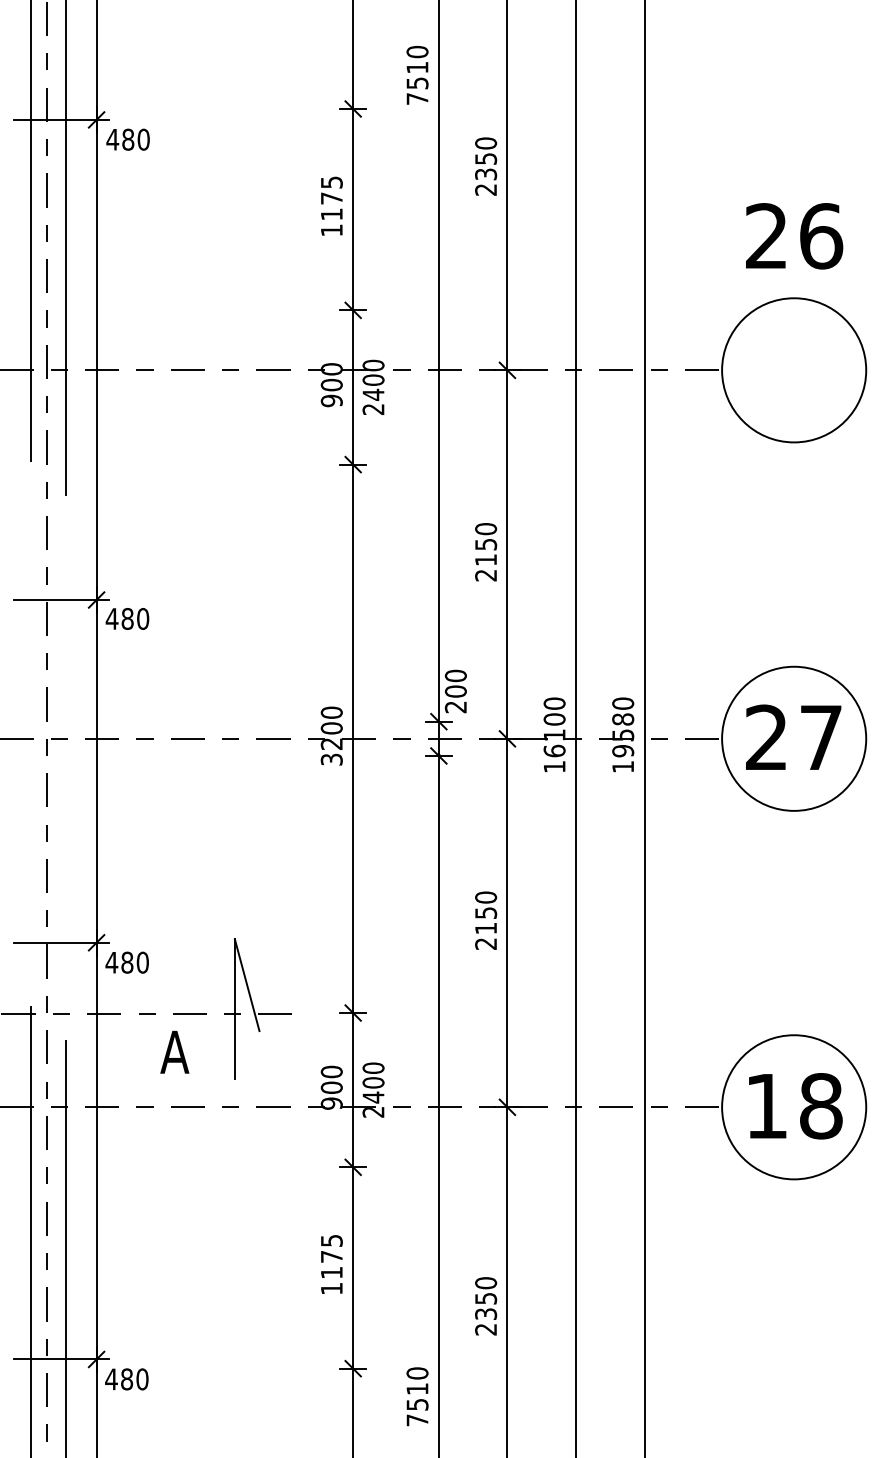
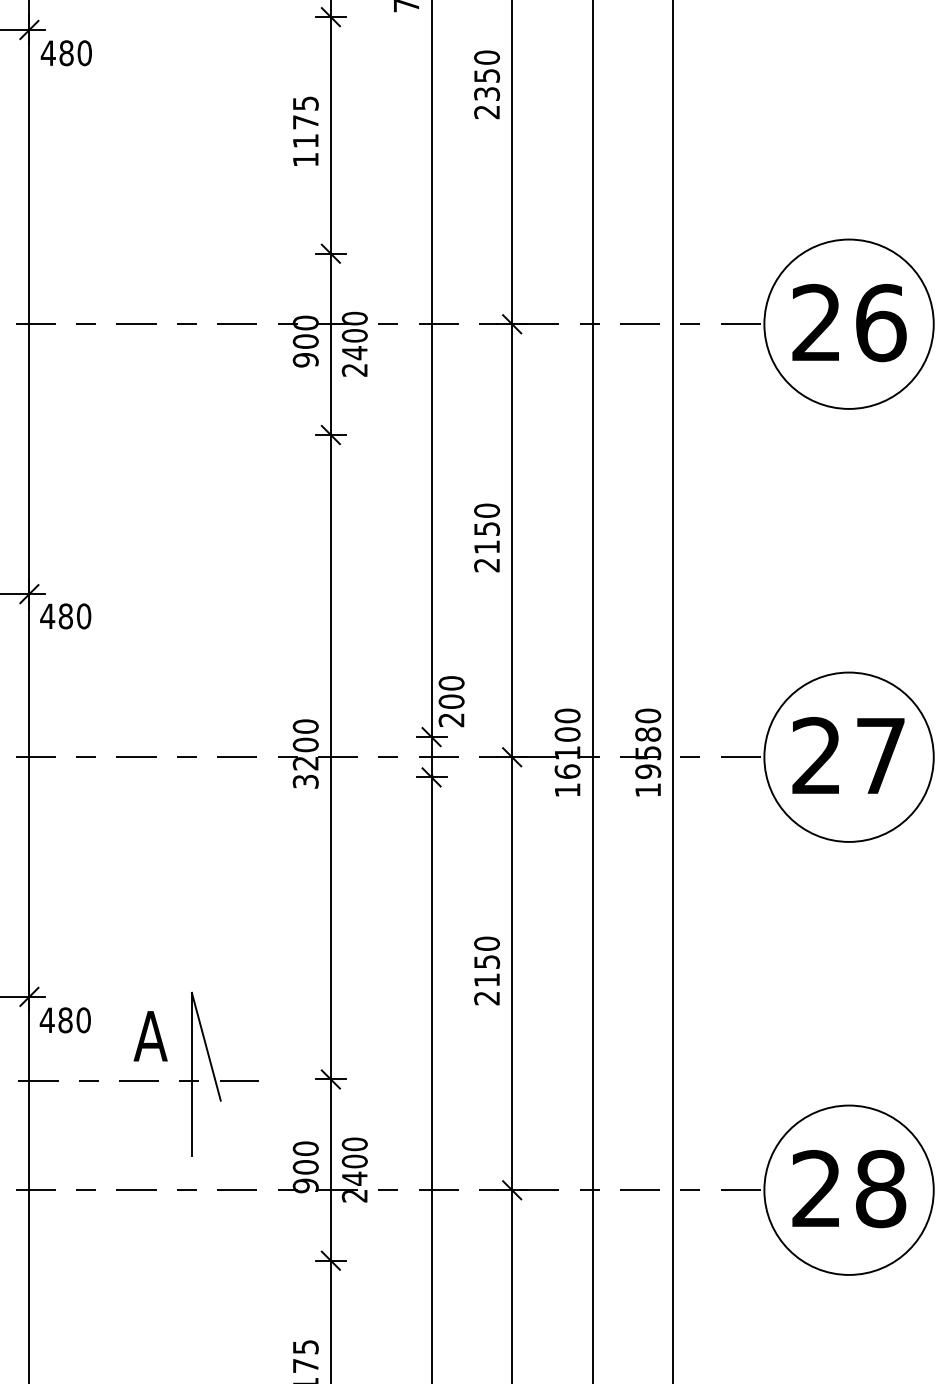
text: (794, 236) -> (849, 323), moved
text: (174, 1051) -> (150, 1035), moved
text: (766, 1105) -> (816, 1188), 18 -> 28

